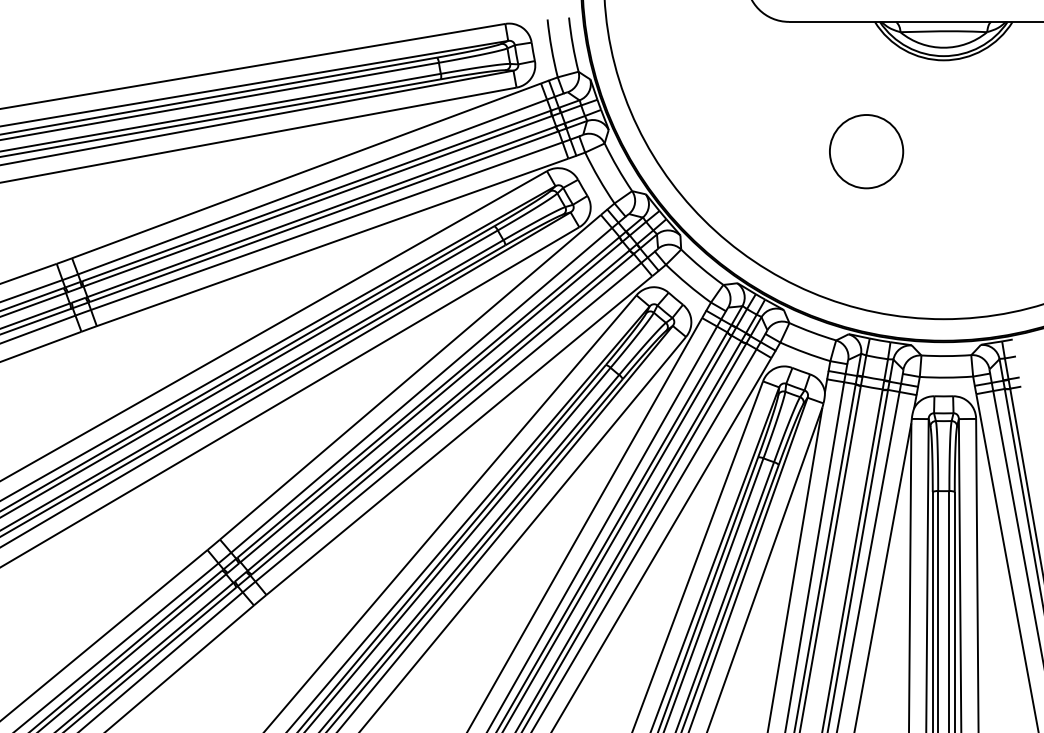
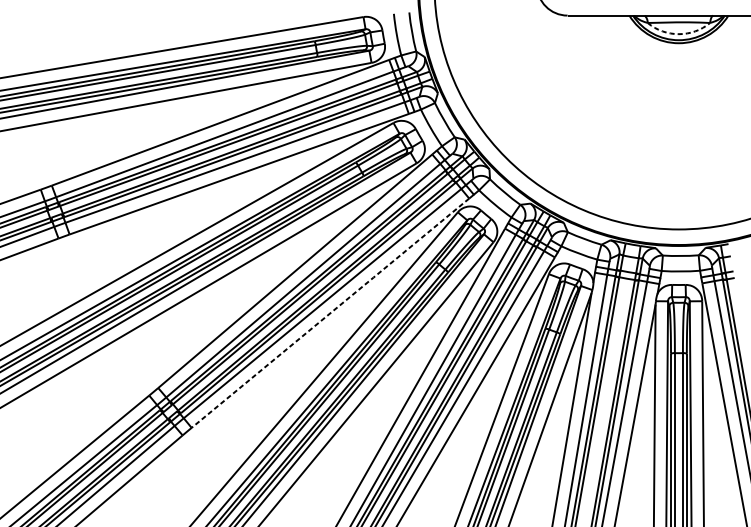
arc: (943, 47) -> (678, 34), solid -> dashed
circle: (866, 151) -> (623, 108), removed
line: (460, 434) -> (331, 312), solid -> dashed

